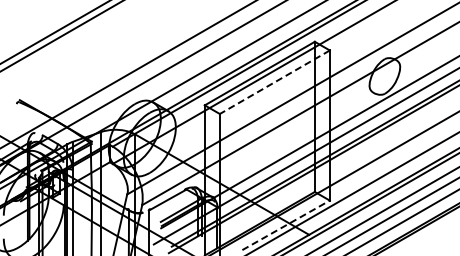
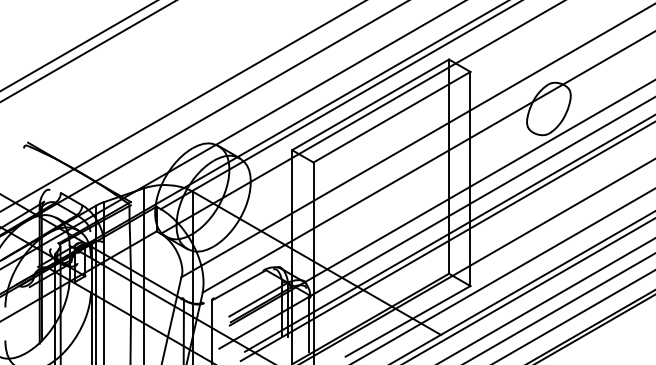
line: (274, 82) -> (391, 117), dashed -> solid
line: (286, 225) -> (408, 321), dashed -> solid

